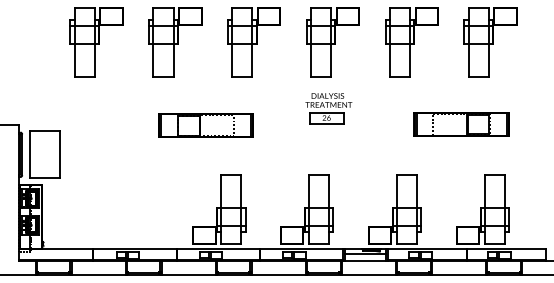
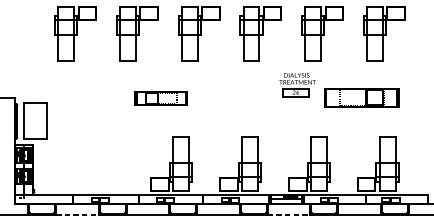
part: (328, 108) -> (297, 85), moved
part: (205, 125) -> (160, 98), size x0.7
line: (99, 274) -> (77, 215), solid -> dashed
line: (369, 274) -> (289, 215), solid -> dashed

